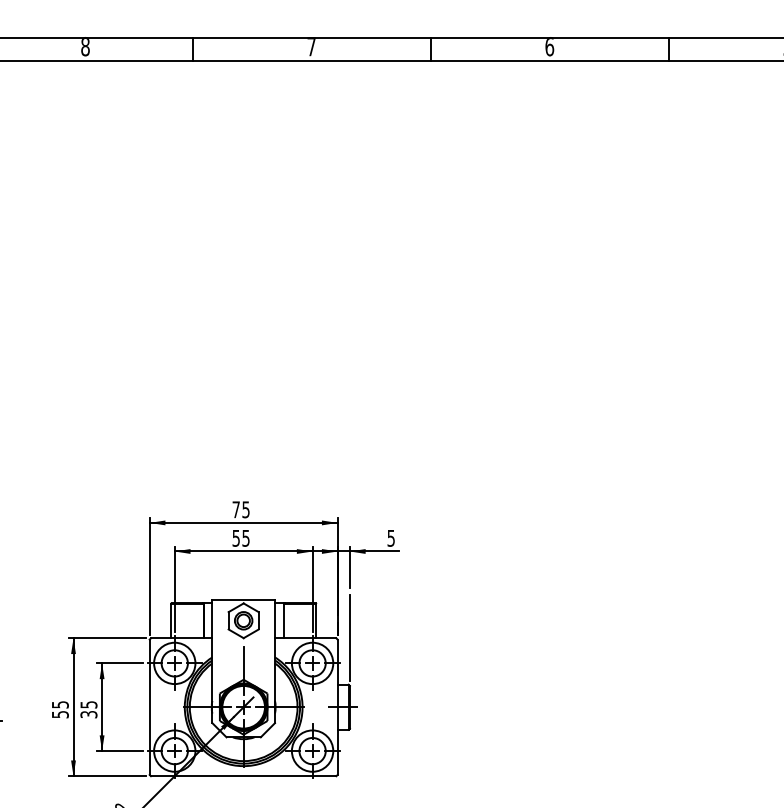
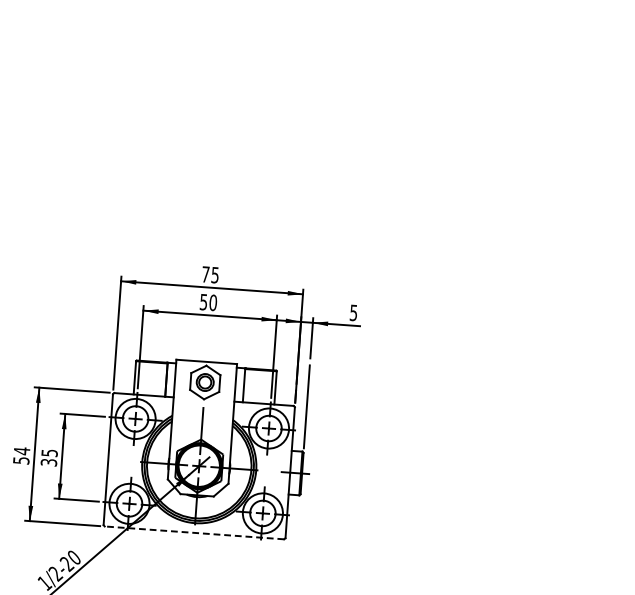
text: (245, 537) -> (212, 302), 55 -> 50
text: (60, 704) -> (22, 450), 55 -> 54
line: (243, 776) -> (194, 533), solid -> dashed

